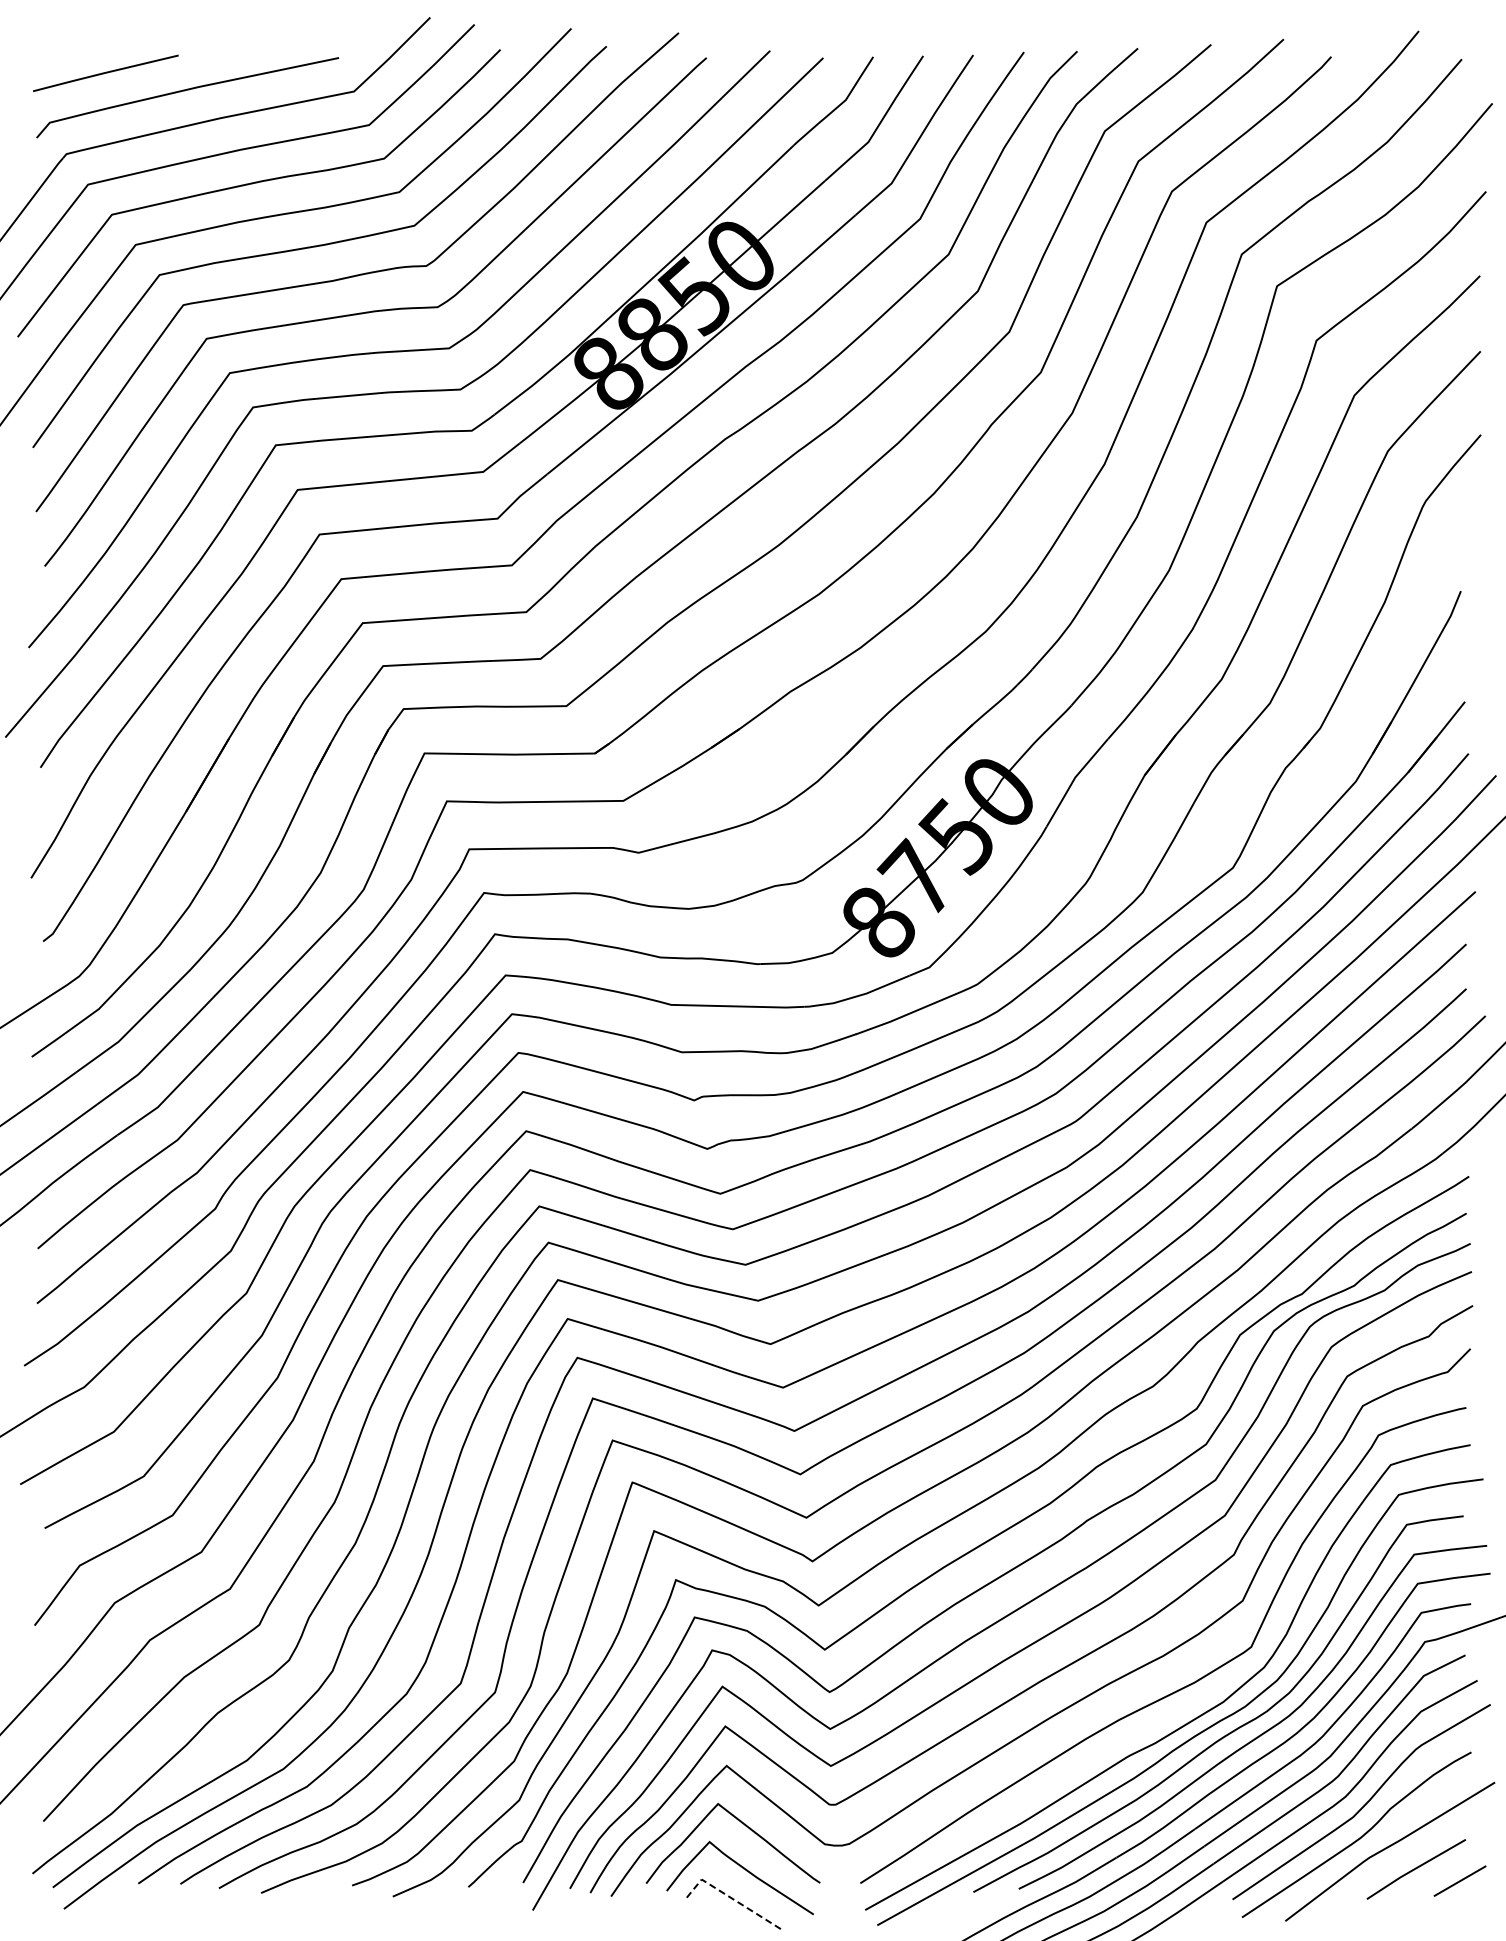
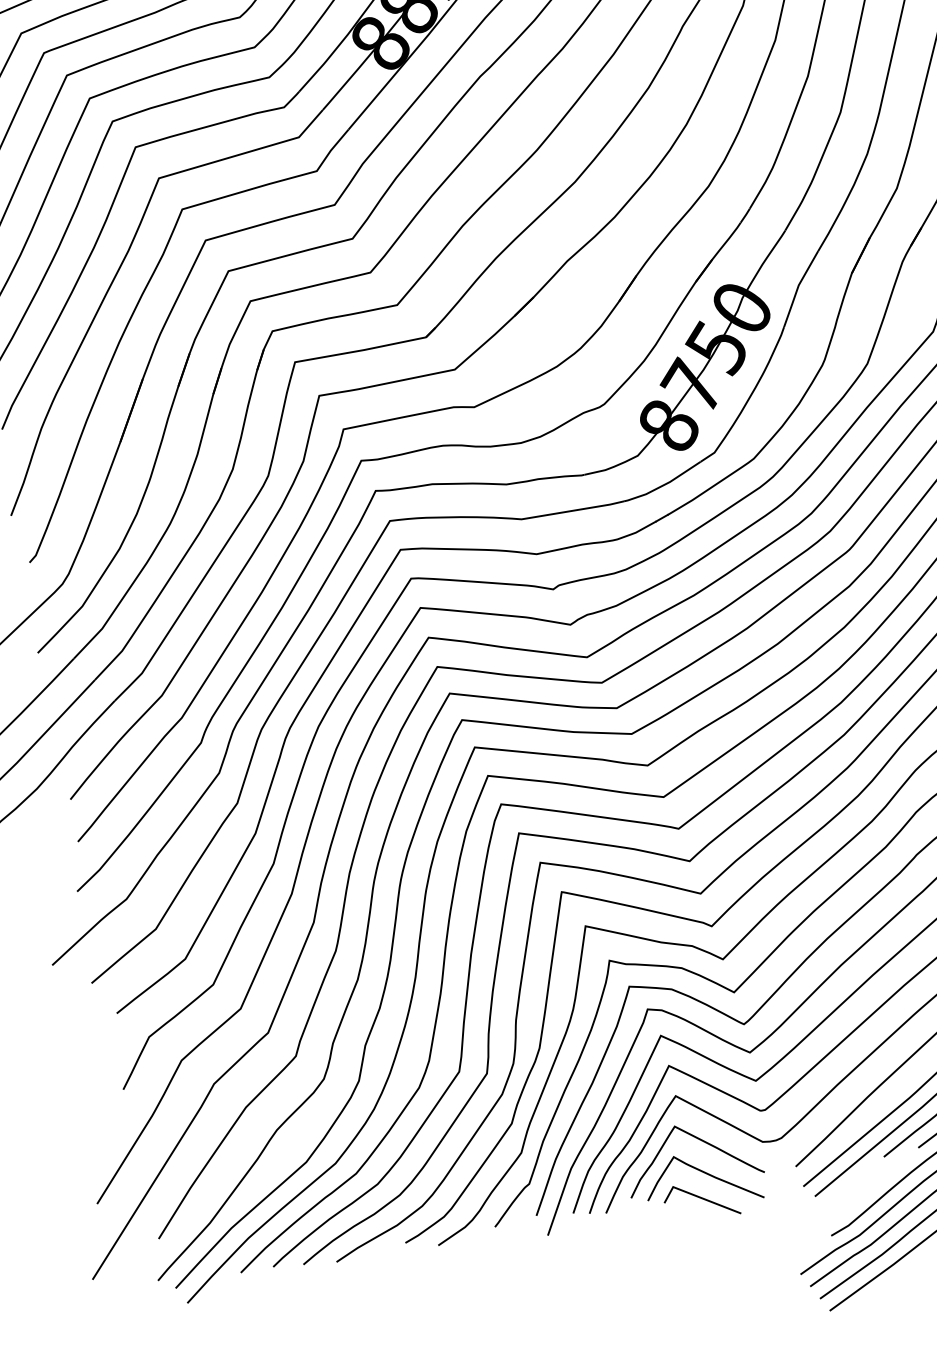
line: (730, 1897) -> (697, 1196), dashed -> solid

